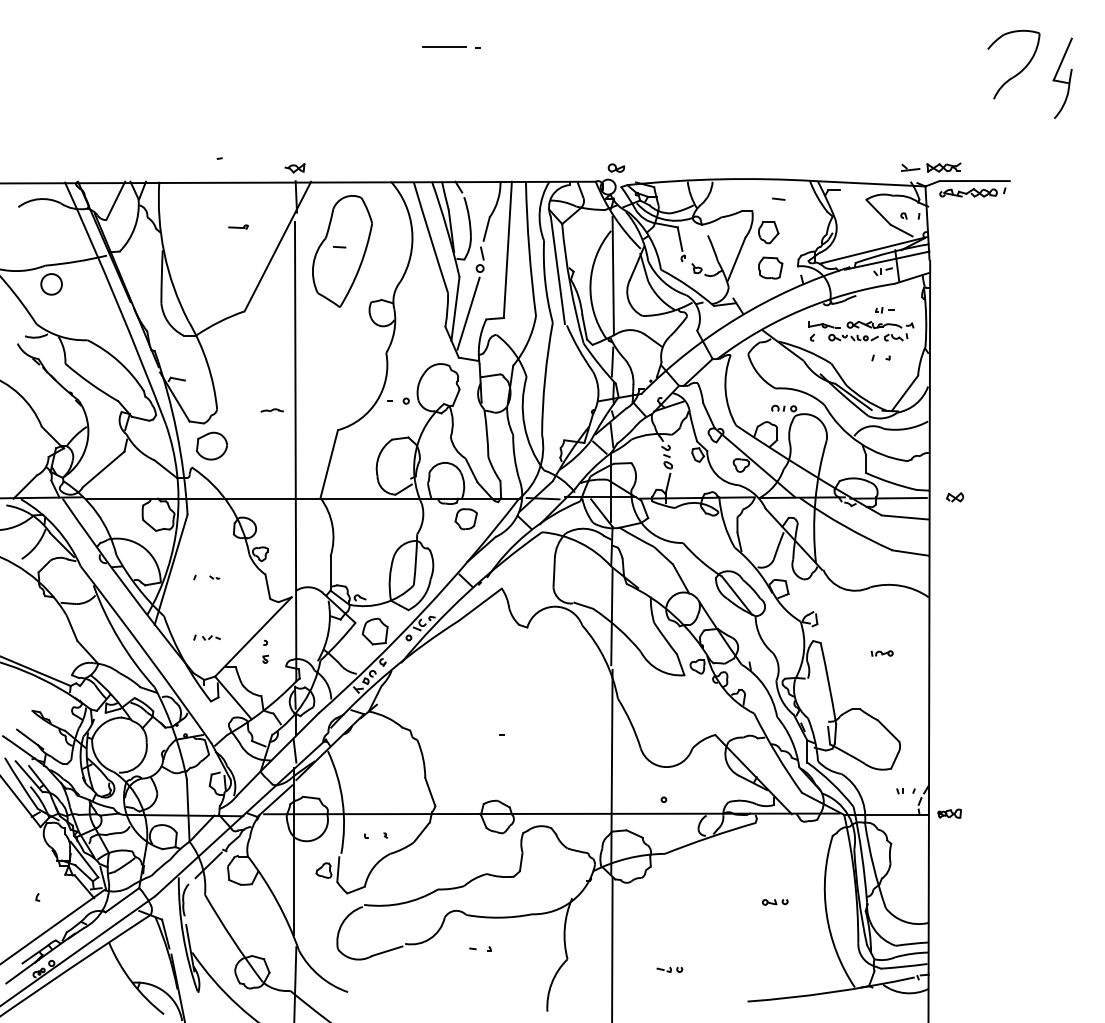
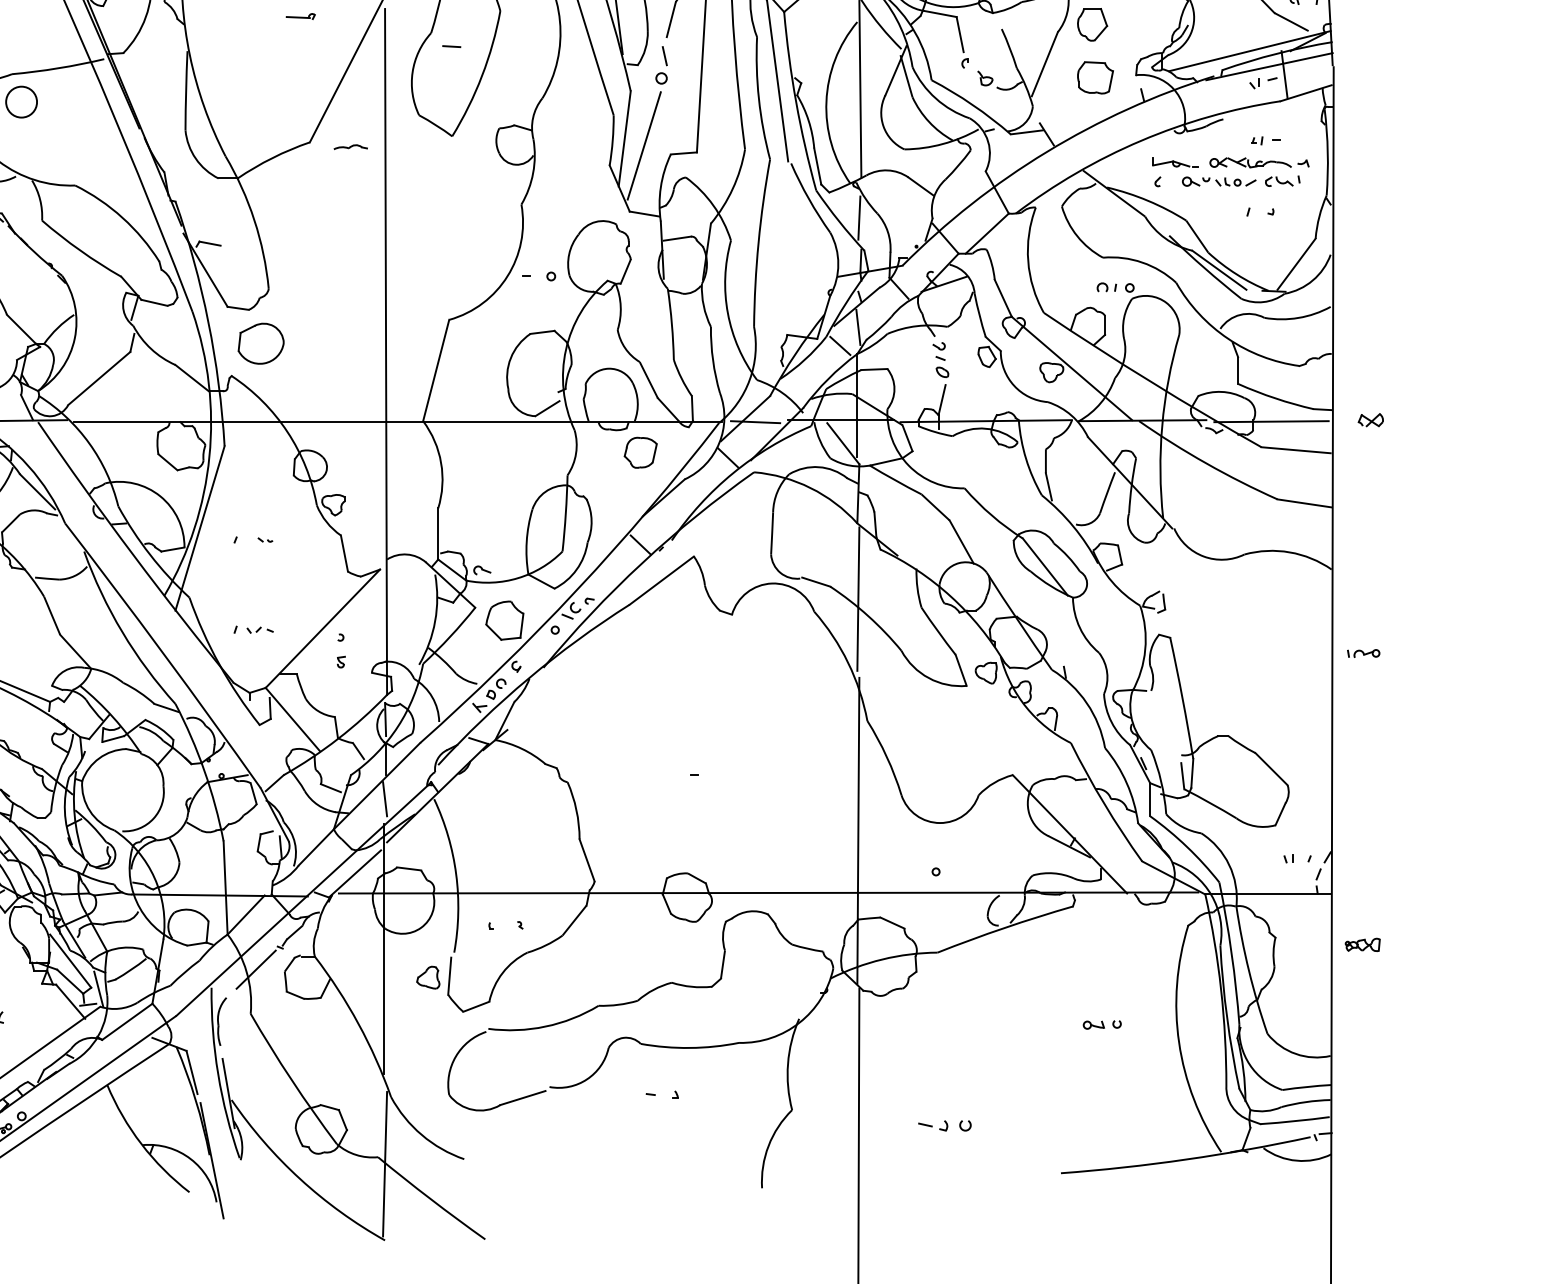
part: (271, 410) -> (349, 147), moved
part: (881, 653) -> (1362, 653), moved
part: (949, 813) -> (1362, 944), moved
part: (669, 969) -> (944, 1125), size x1.4

